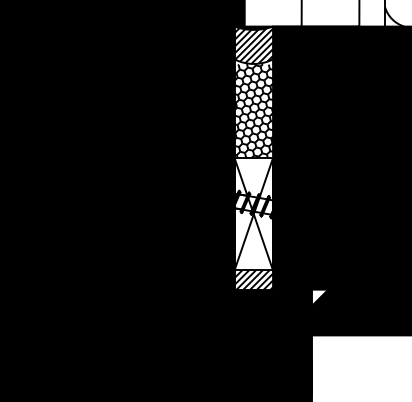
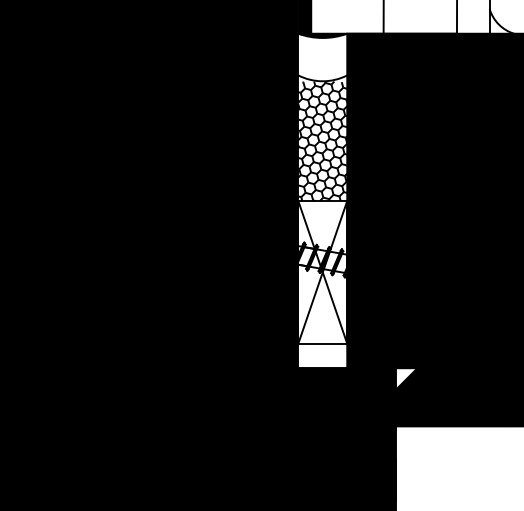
hatch: (253, 45) -> (322, 57), removed
hatch: (253, 279) -> (322, 355), removed

